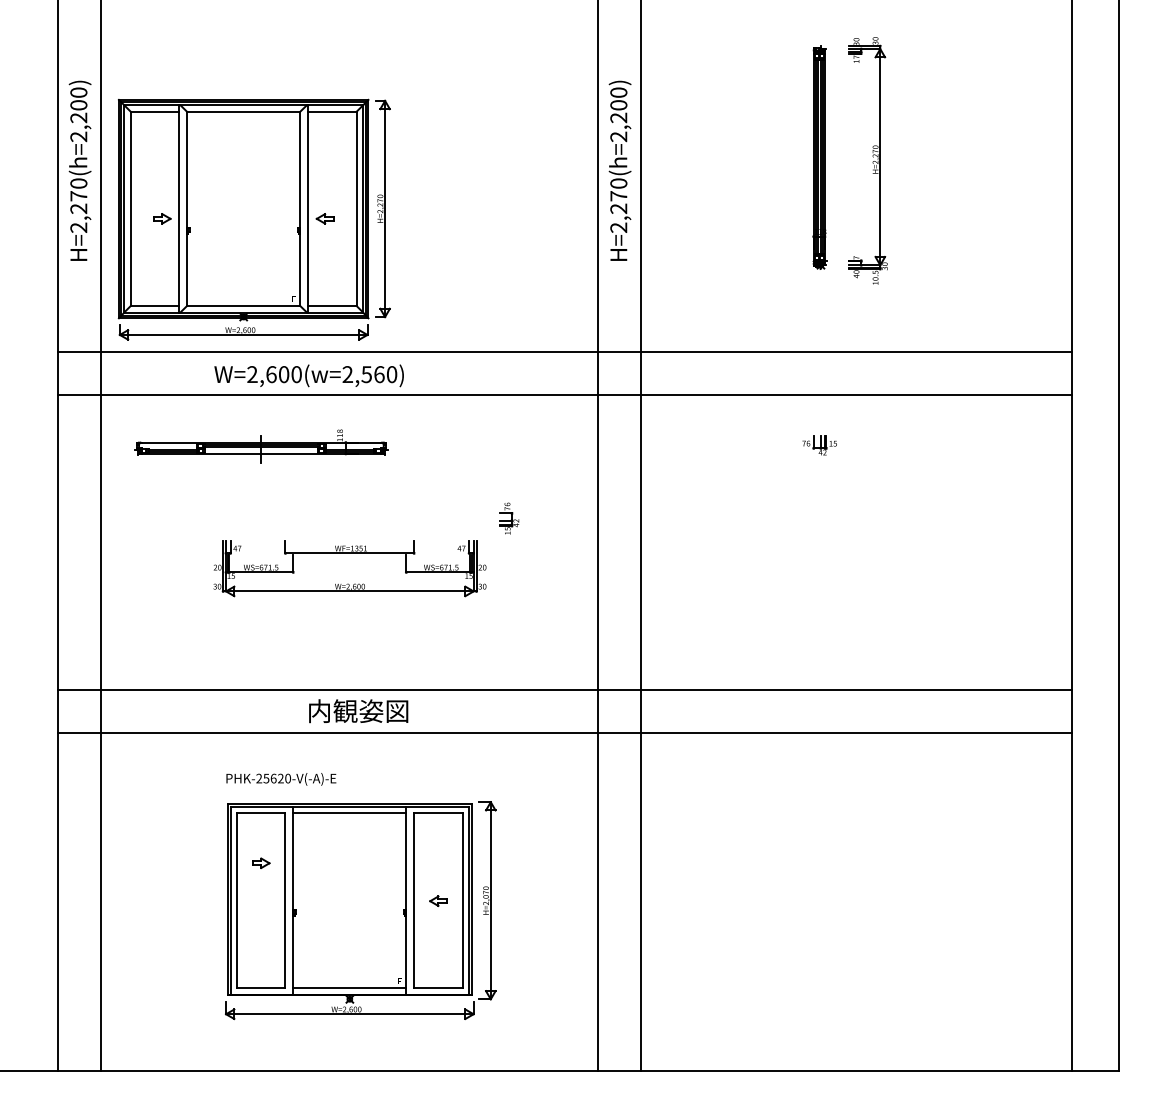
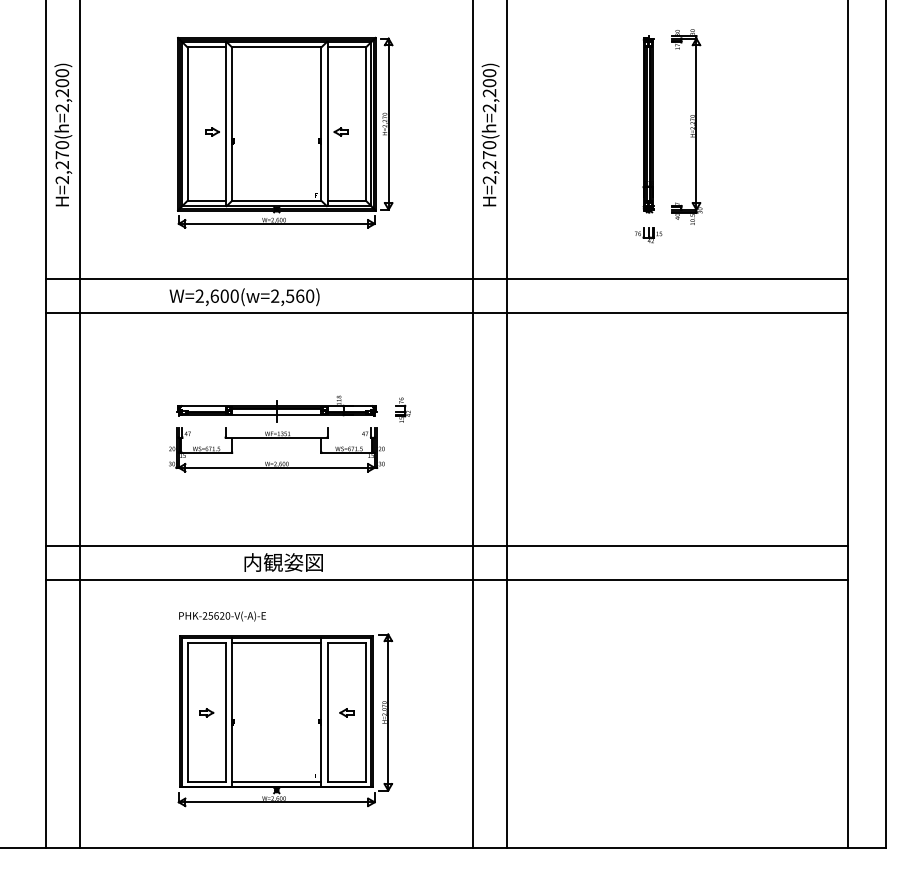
part: (254, 219) -> (285, 132), moved
part: (261, 445) -> (276, 408), moved
part: (819, 445) -> (648, 235), moved
part: (261, 862) -> (206, 712), moved

